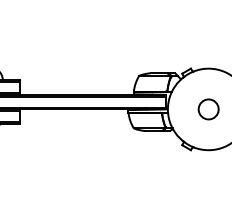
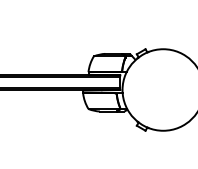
circle: (208, 109) -> (163, 90), removed

